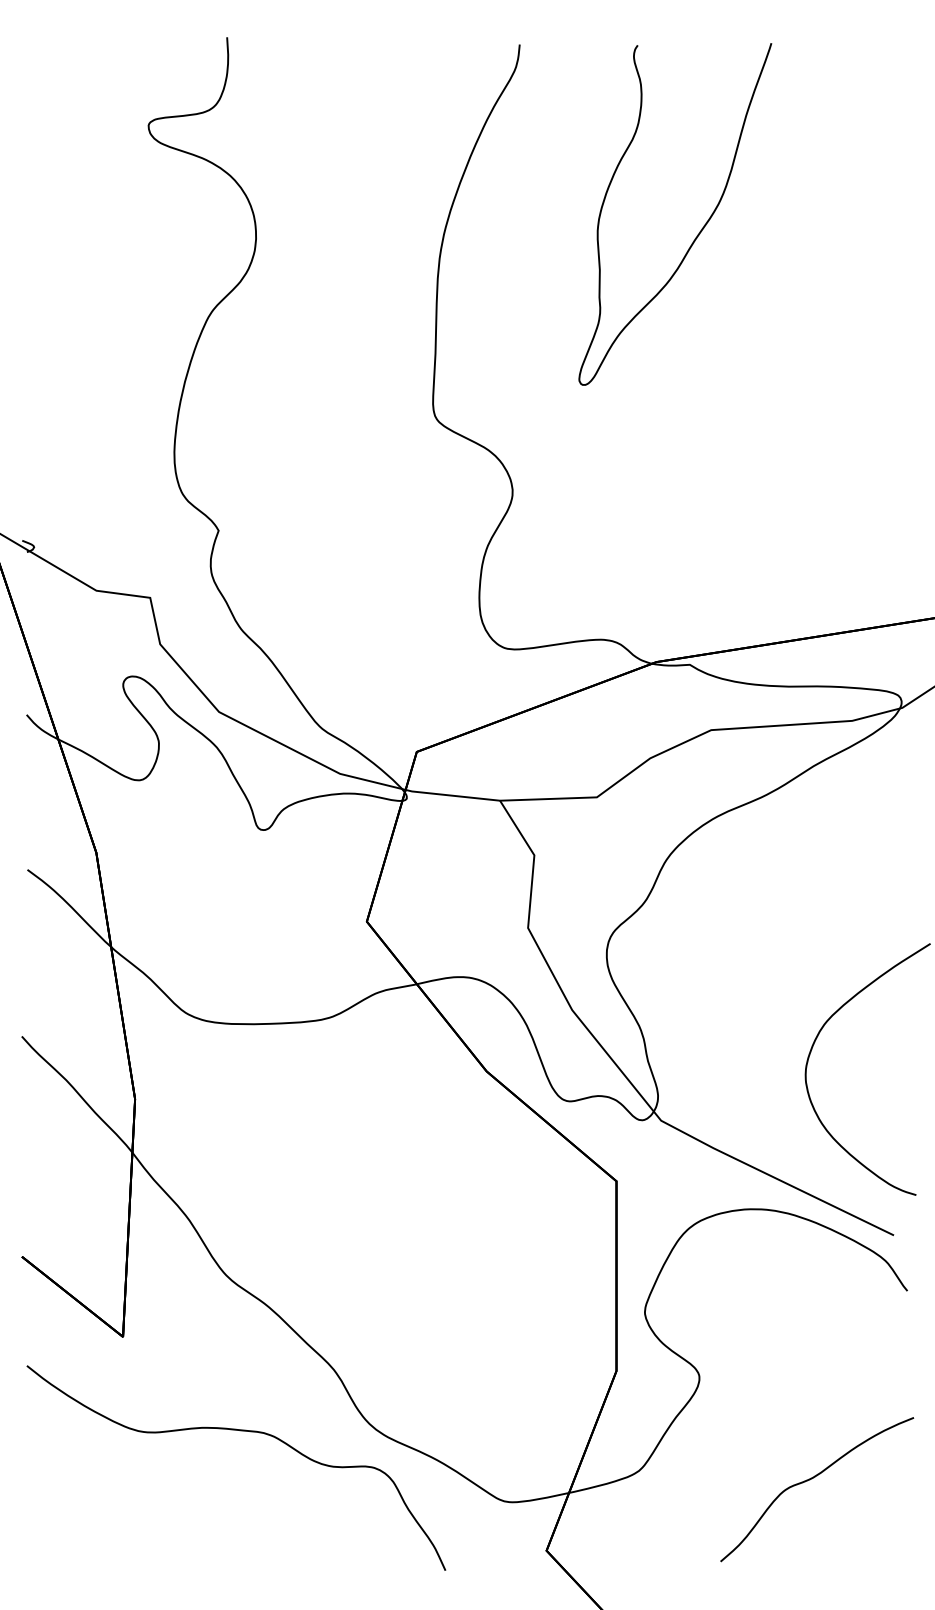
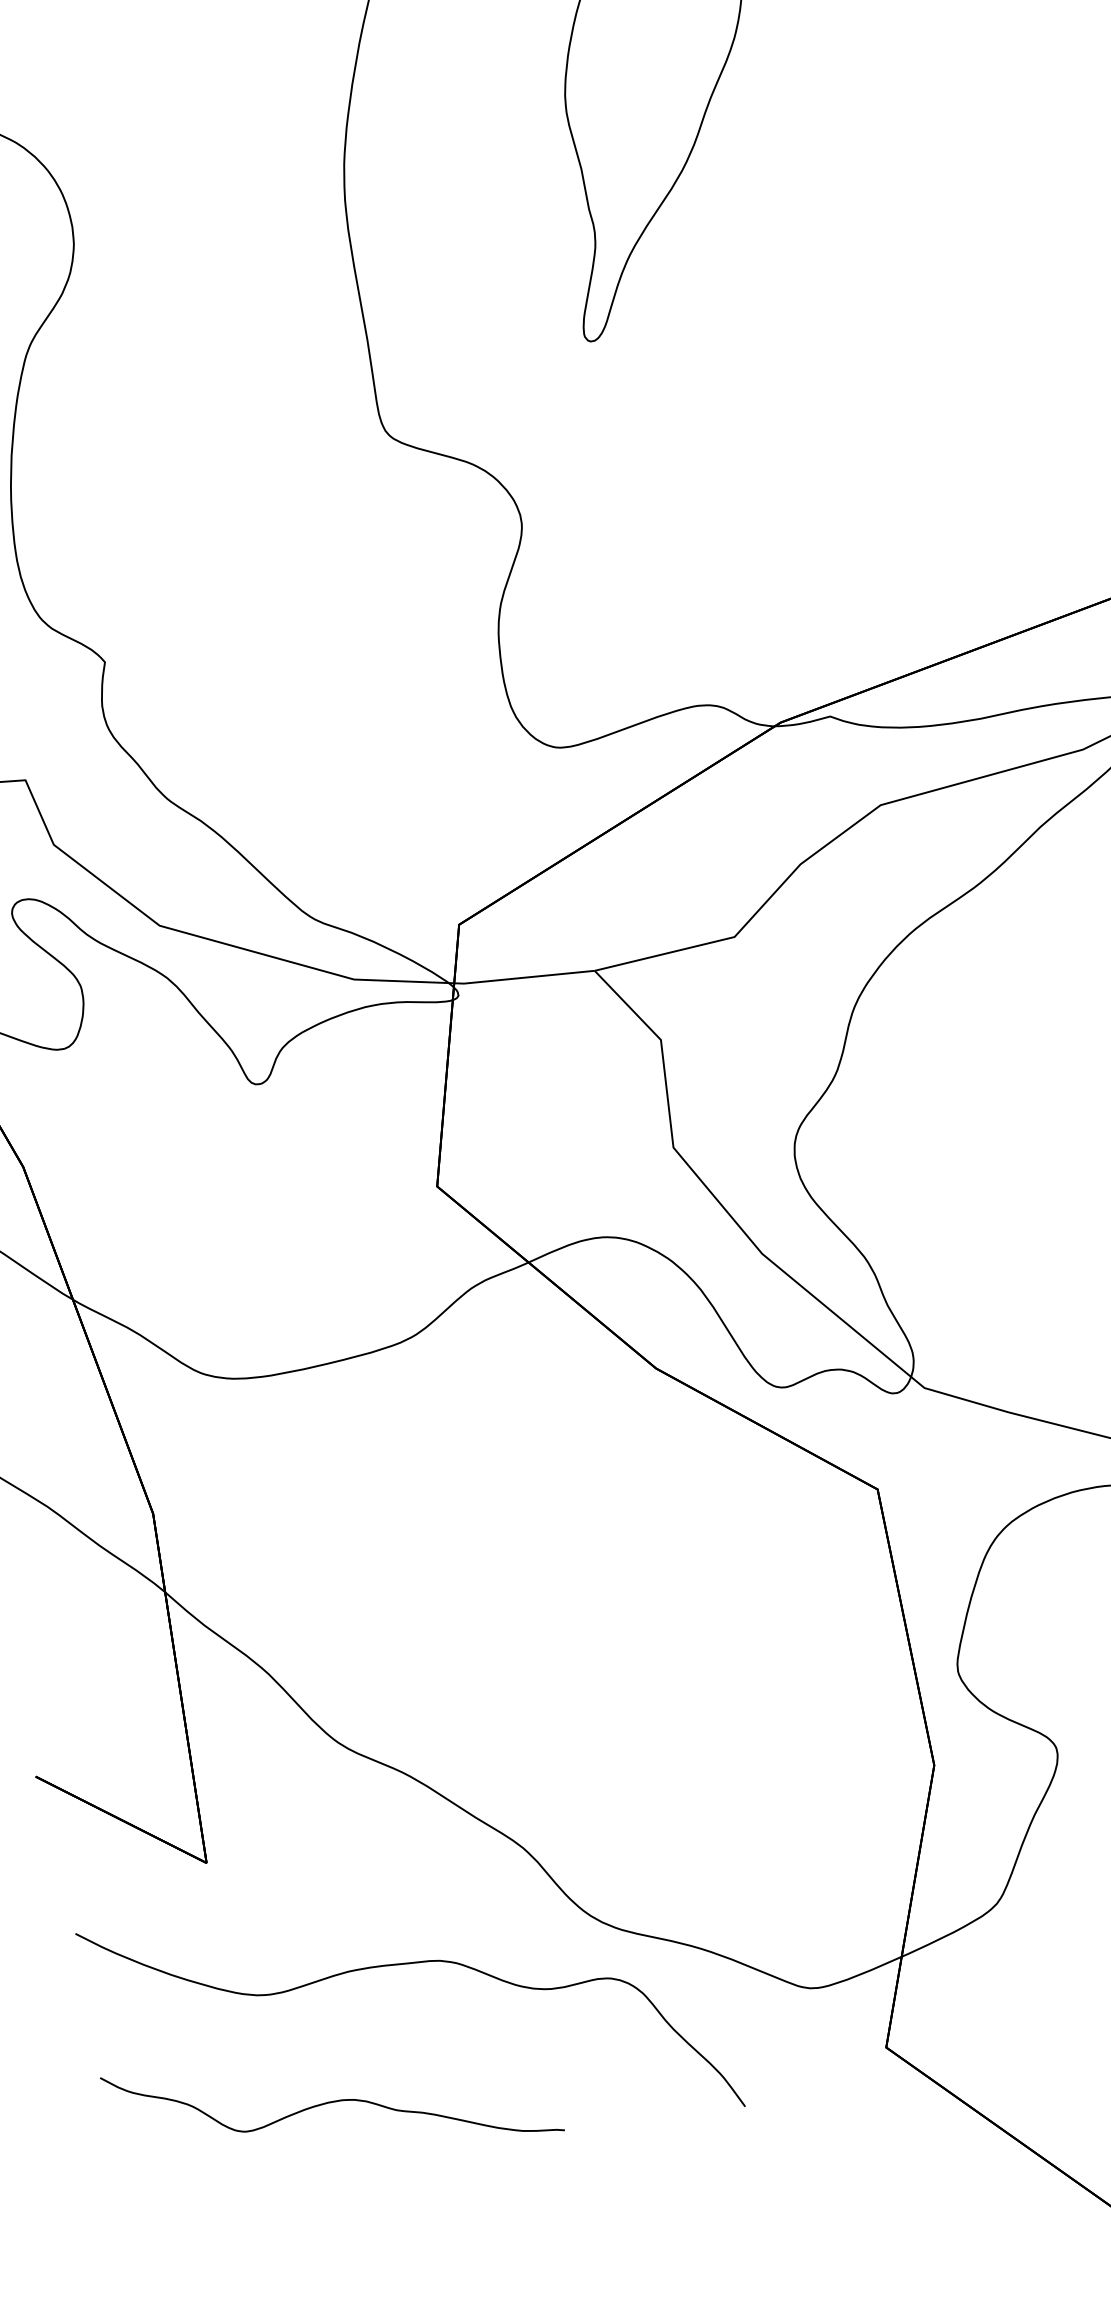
curve: (173, 1512) -> (332, 2103), added

